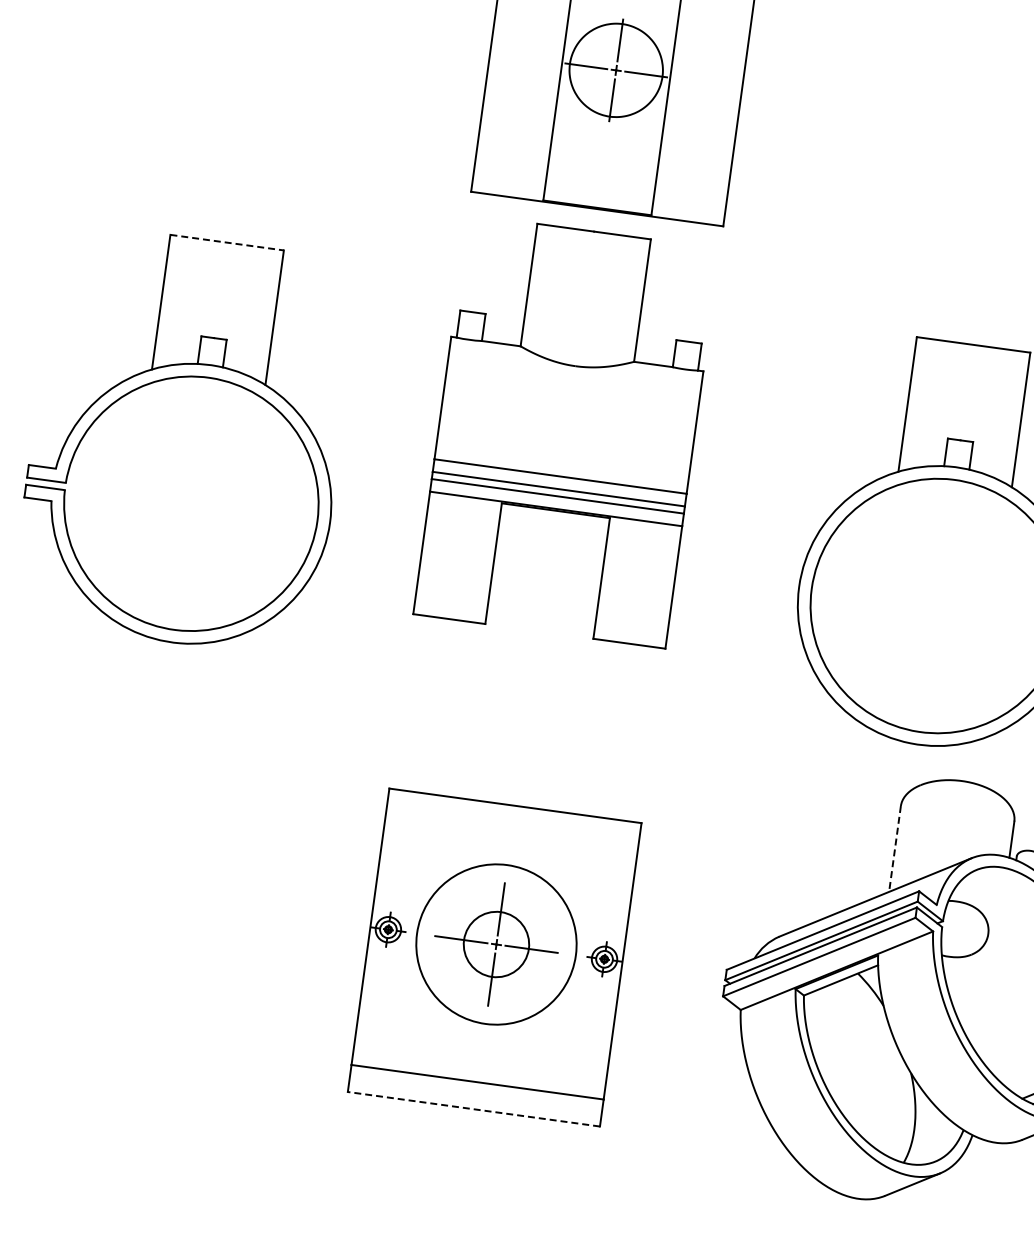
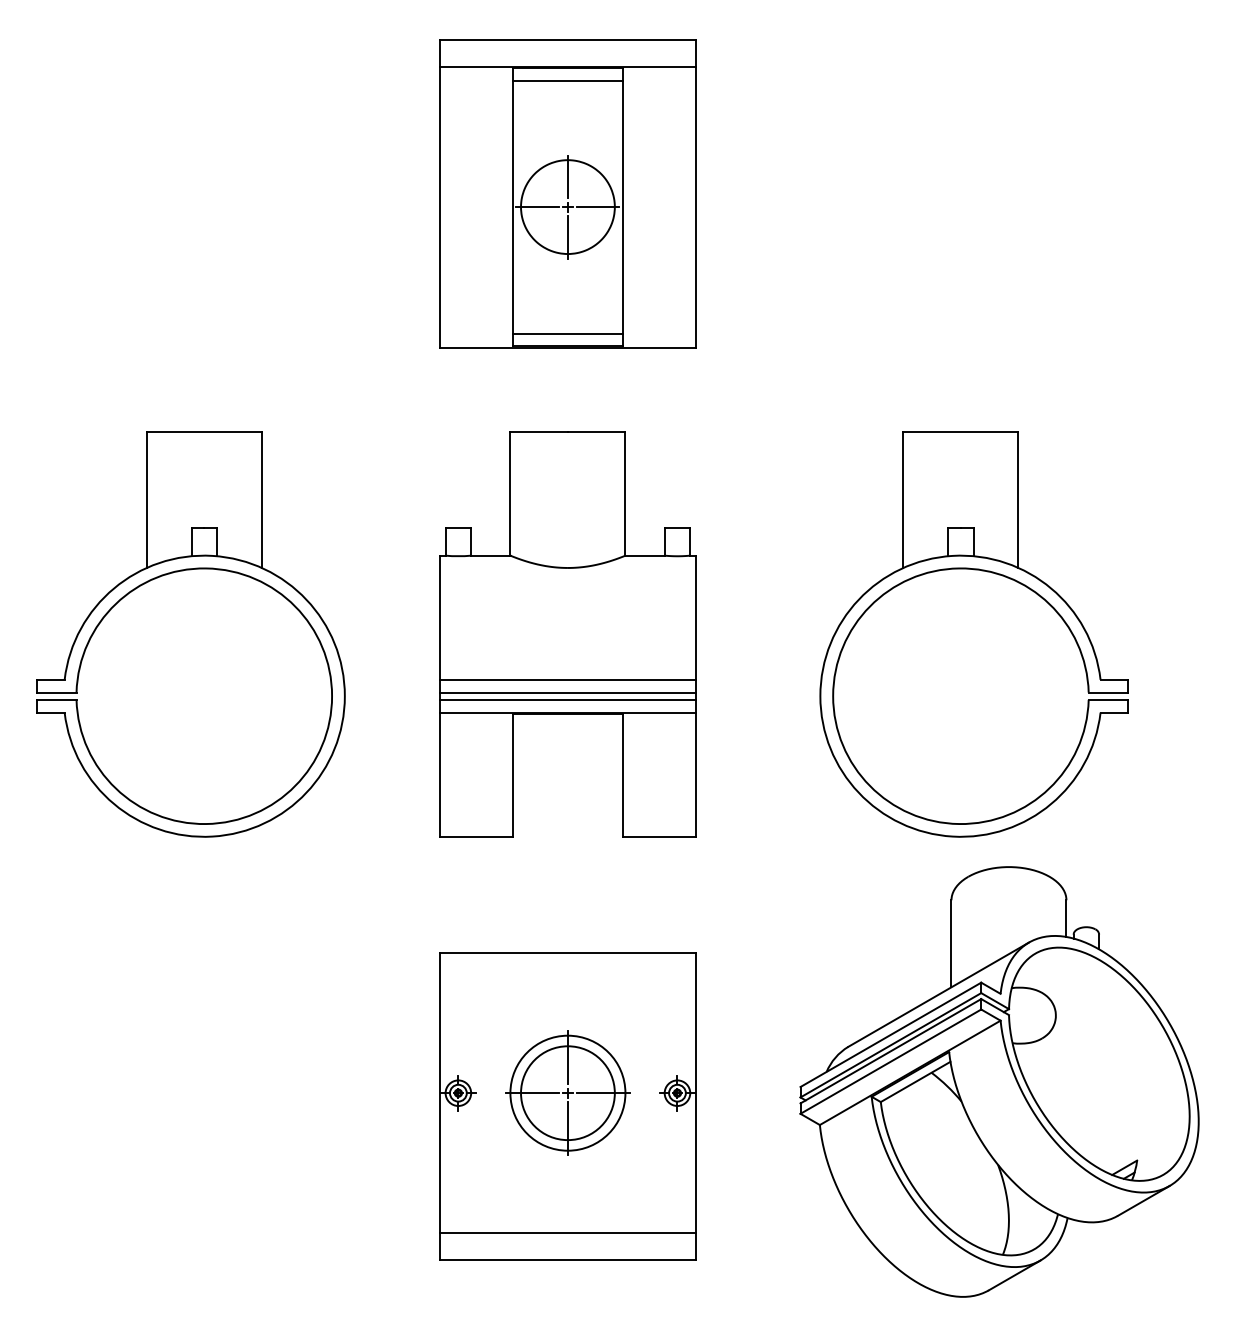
line: (598, 195) -> (567, 333), added
line: (227, 242) -> (204, 431), dashed -> solid
part: (566, 431) -> (567, 634), moved
line: (895, 848) -> (951, 943), dashed -> solid
circle: (496, 943) -> (567, 1092), size x0.71
circle: (496, 944) -> (567, 1093), size x1.43
line: (473, 1109) -> (567, 1260), dashed -> solid

